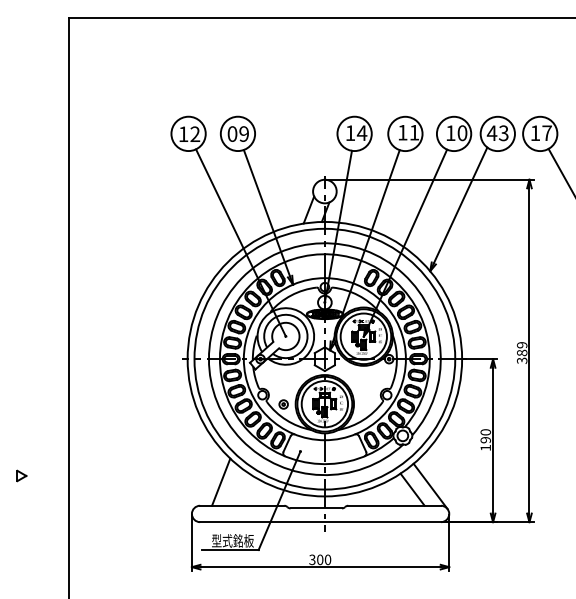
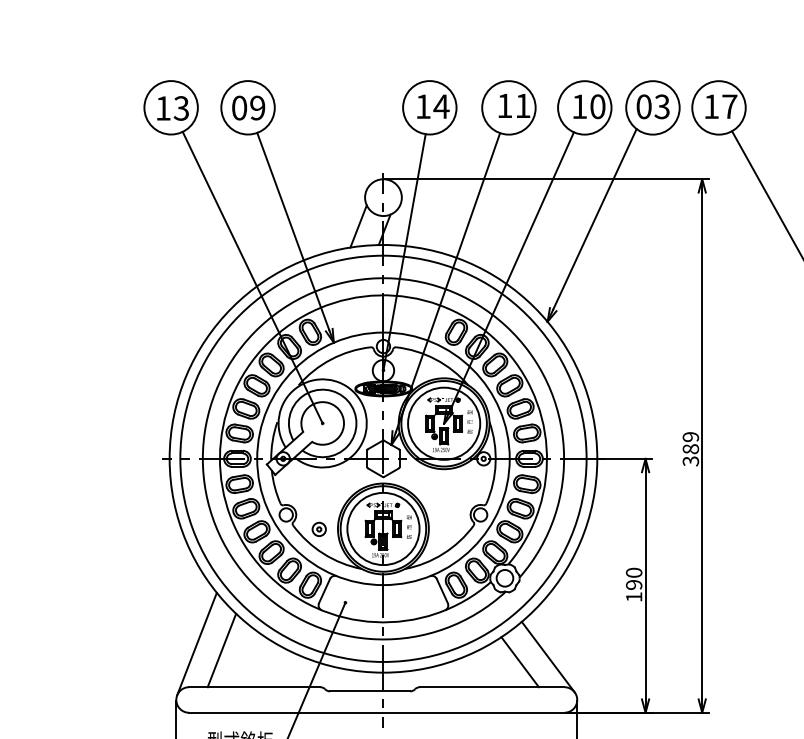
text: (491, 133) -> (643, 107), 43 -> 03
text: (195, 134) -> (181, 108), 12 -> 13
line: (204, 478) -> (195, 644), added

